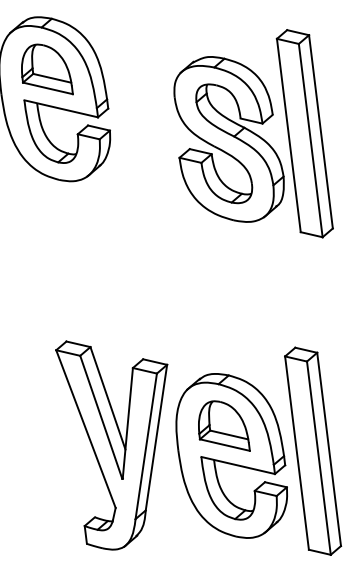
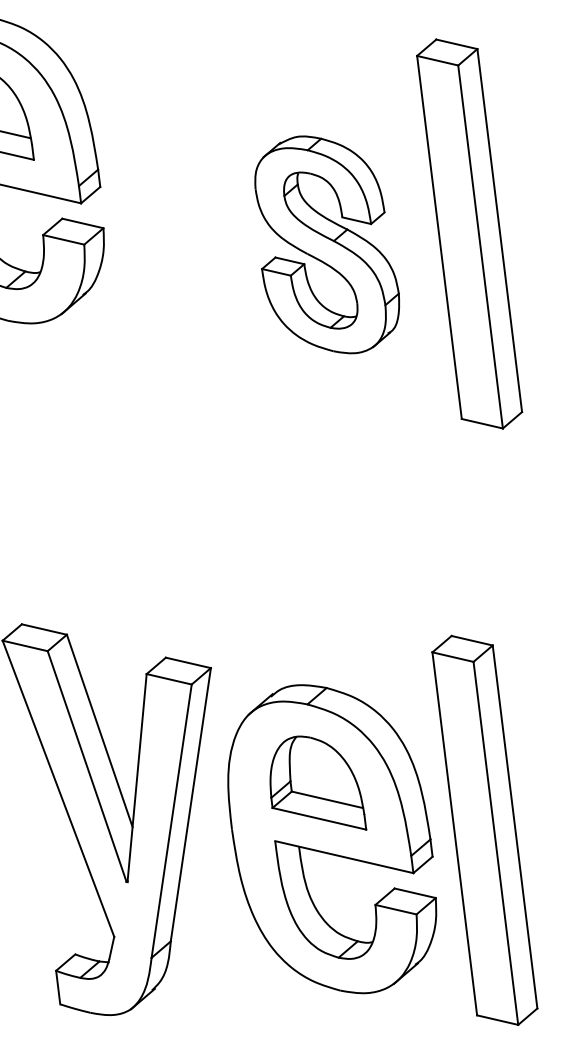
part: (228, 139) -> (326, 244), size x0.7

